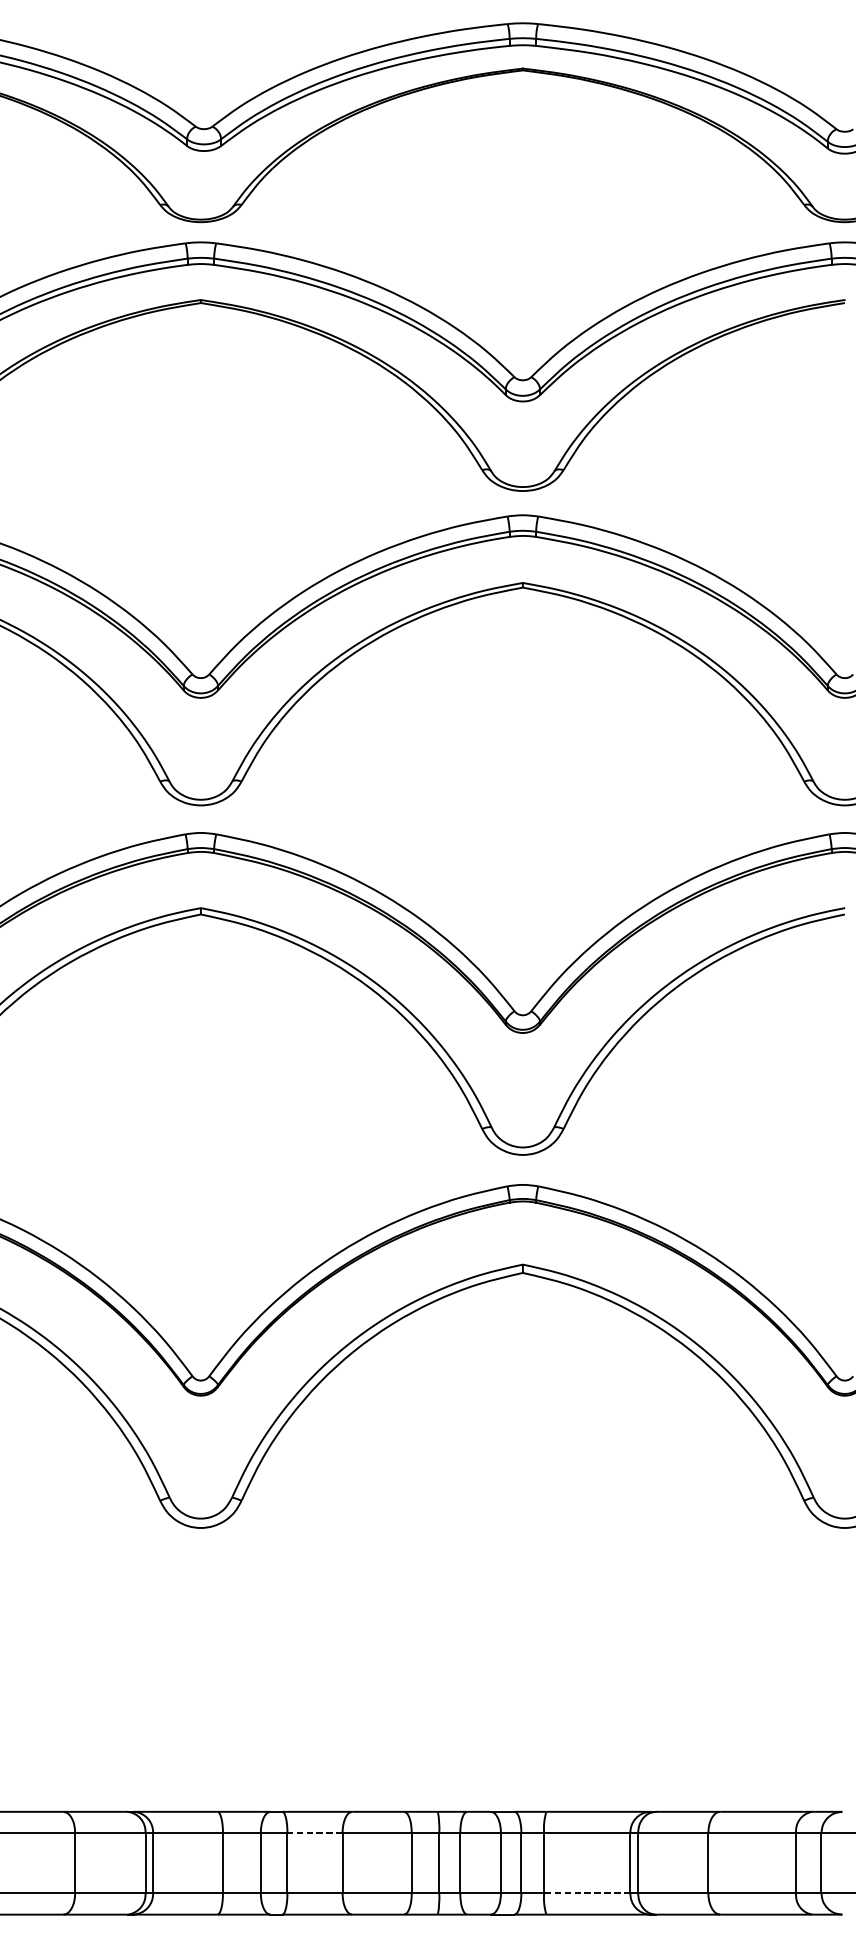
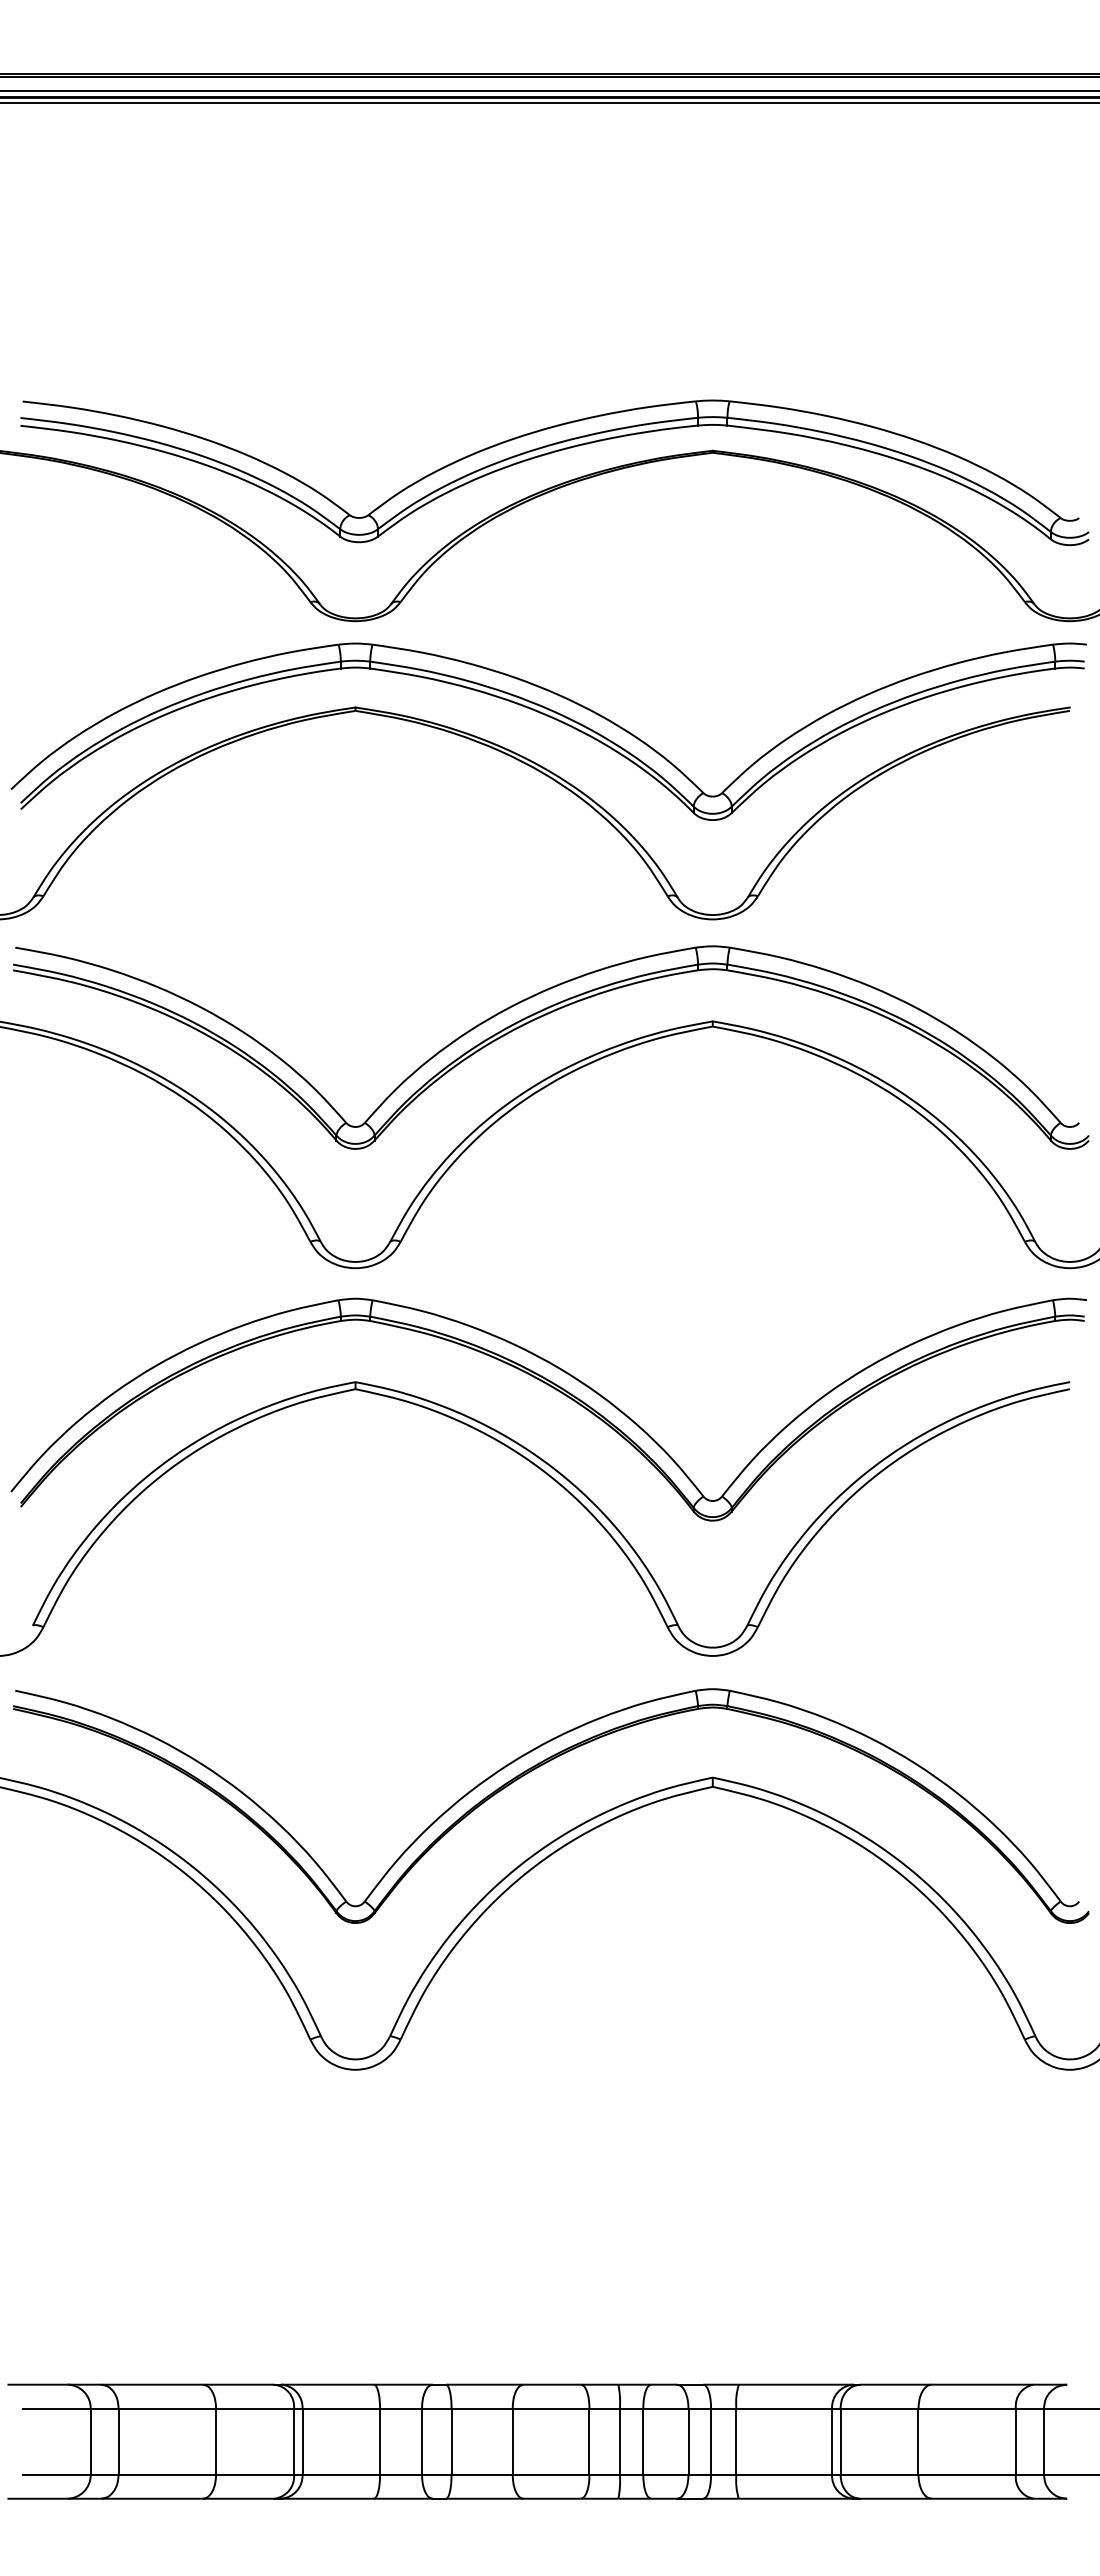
line: (315, 1833) -> (482, 2408), dashed -> solid
line: (587, 1892) -> (784, 2474), dashed -> solid

